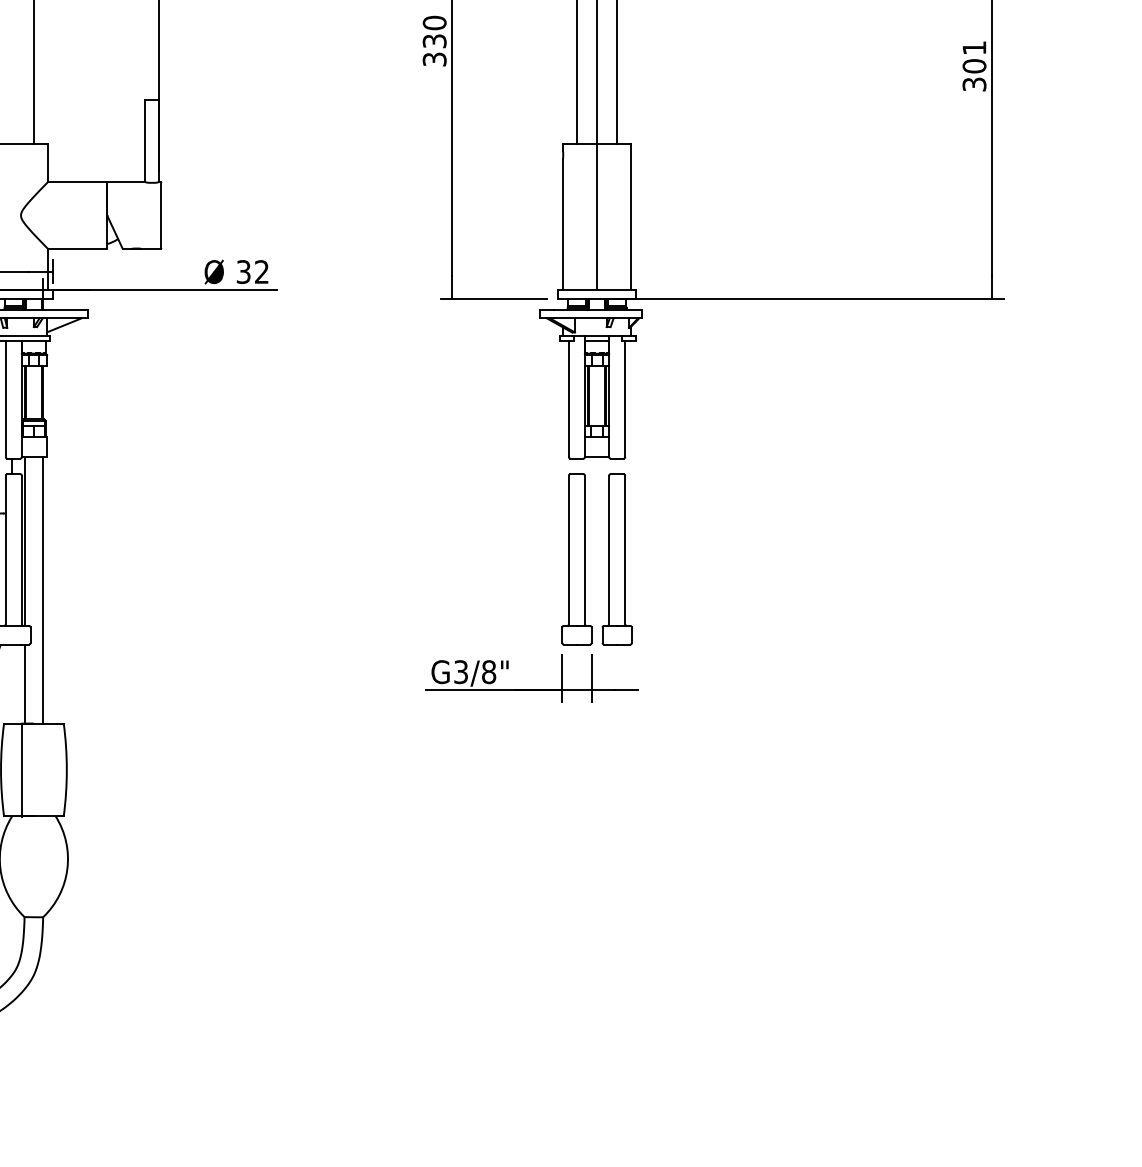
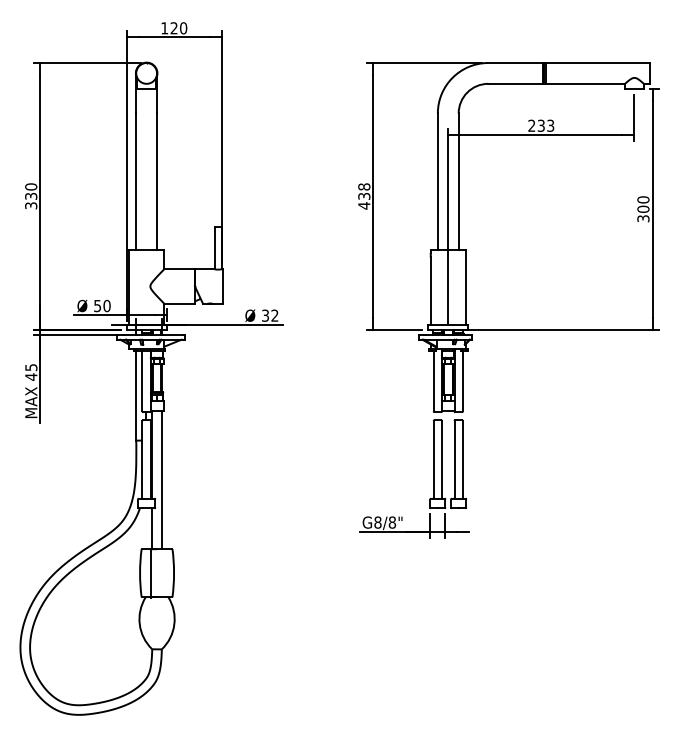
text: (435, 41) -> (364, 196), 330 -> 438
text: (974, 47) -> (643, 199), 301 -> 300
text: (460, 671) -> (377, 522), G3/8" -> G8/8"

